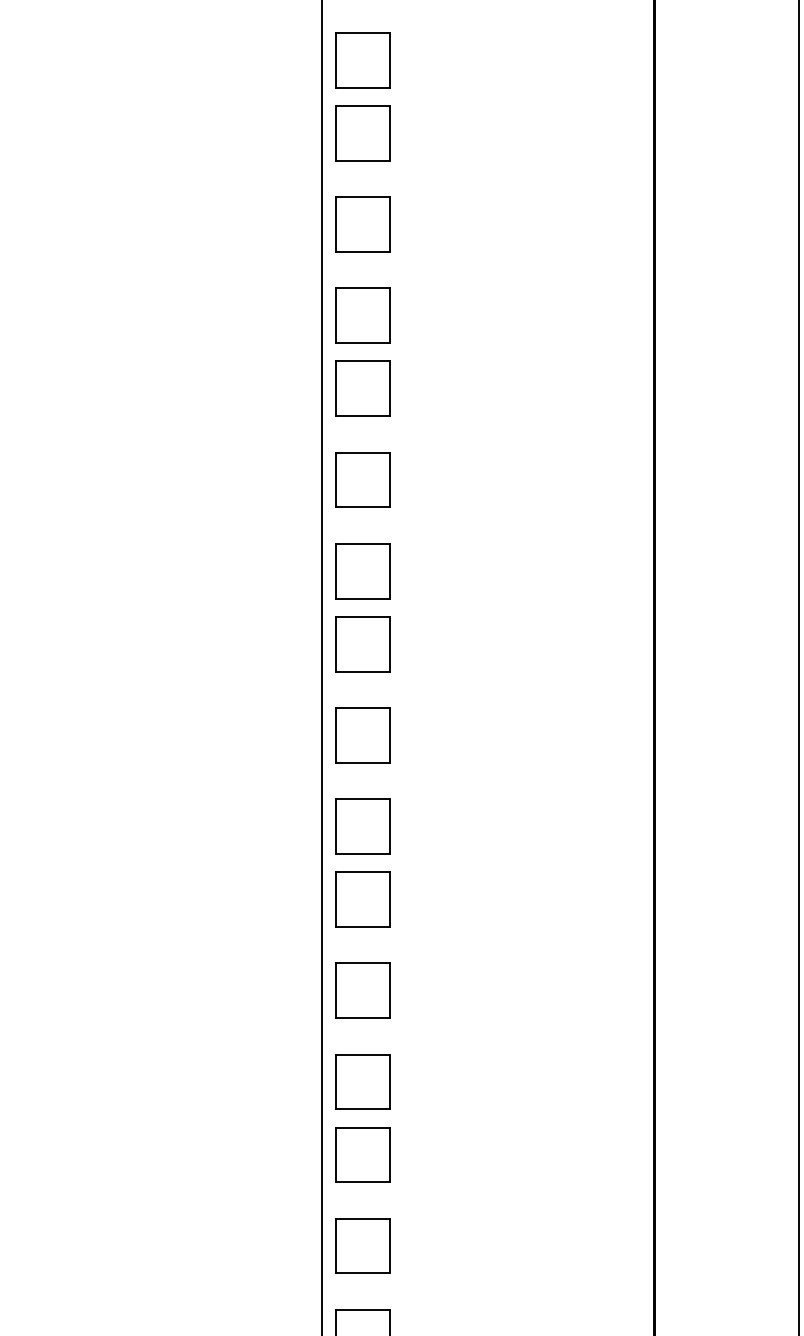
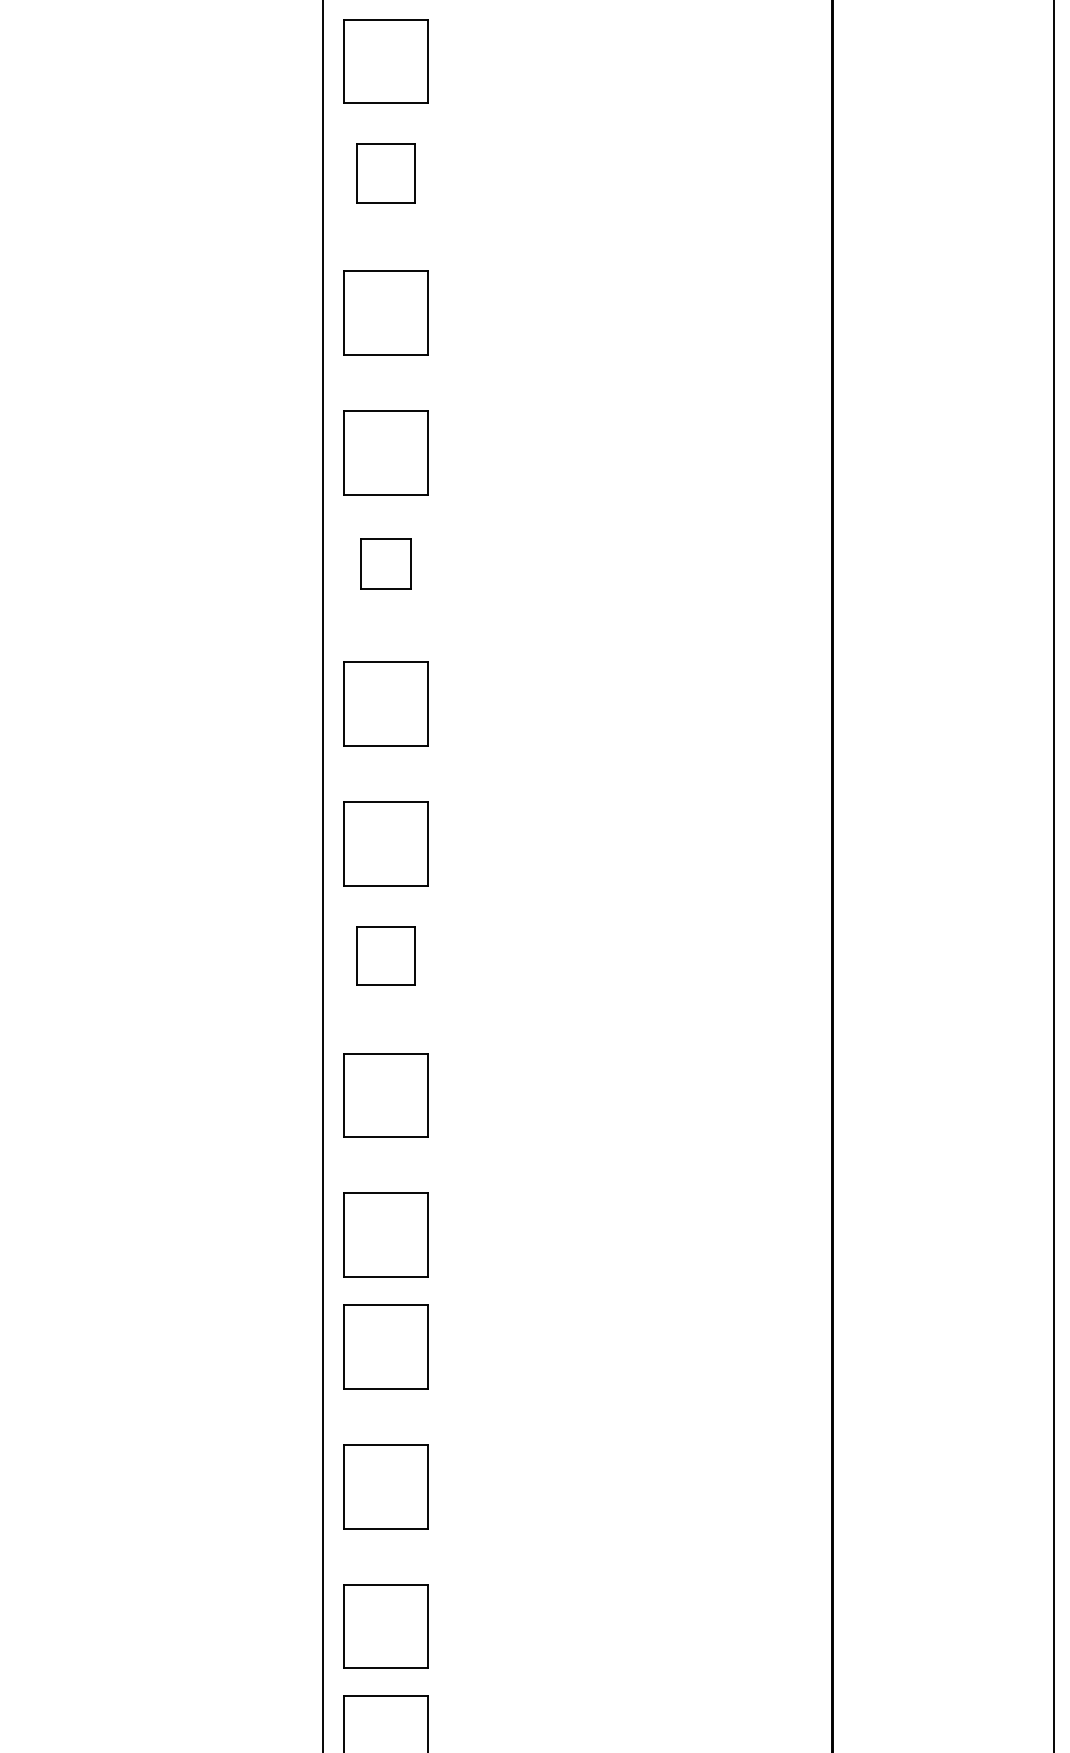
part: (362, 133) -> (385, 173), size x0.7
part: (362, 388) -> (385, 563), size x0.6
part: (362, 644) -> (385, 956), size x0.7

